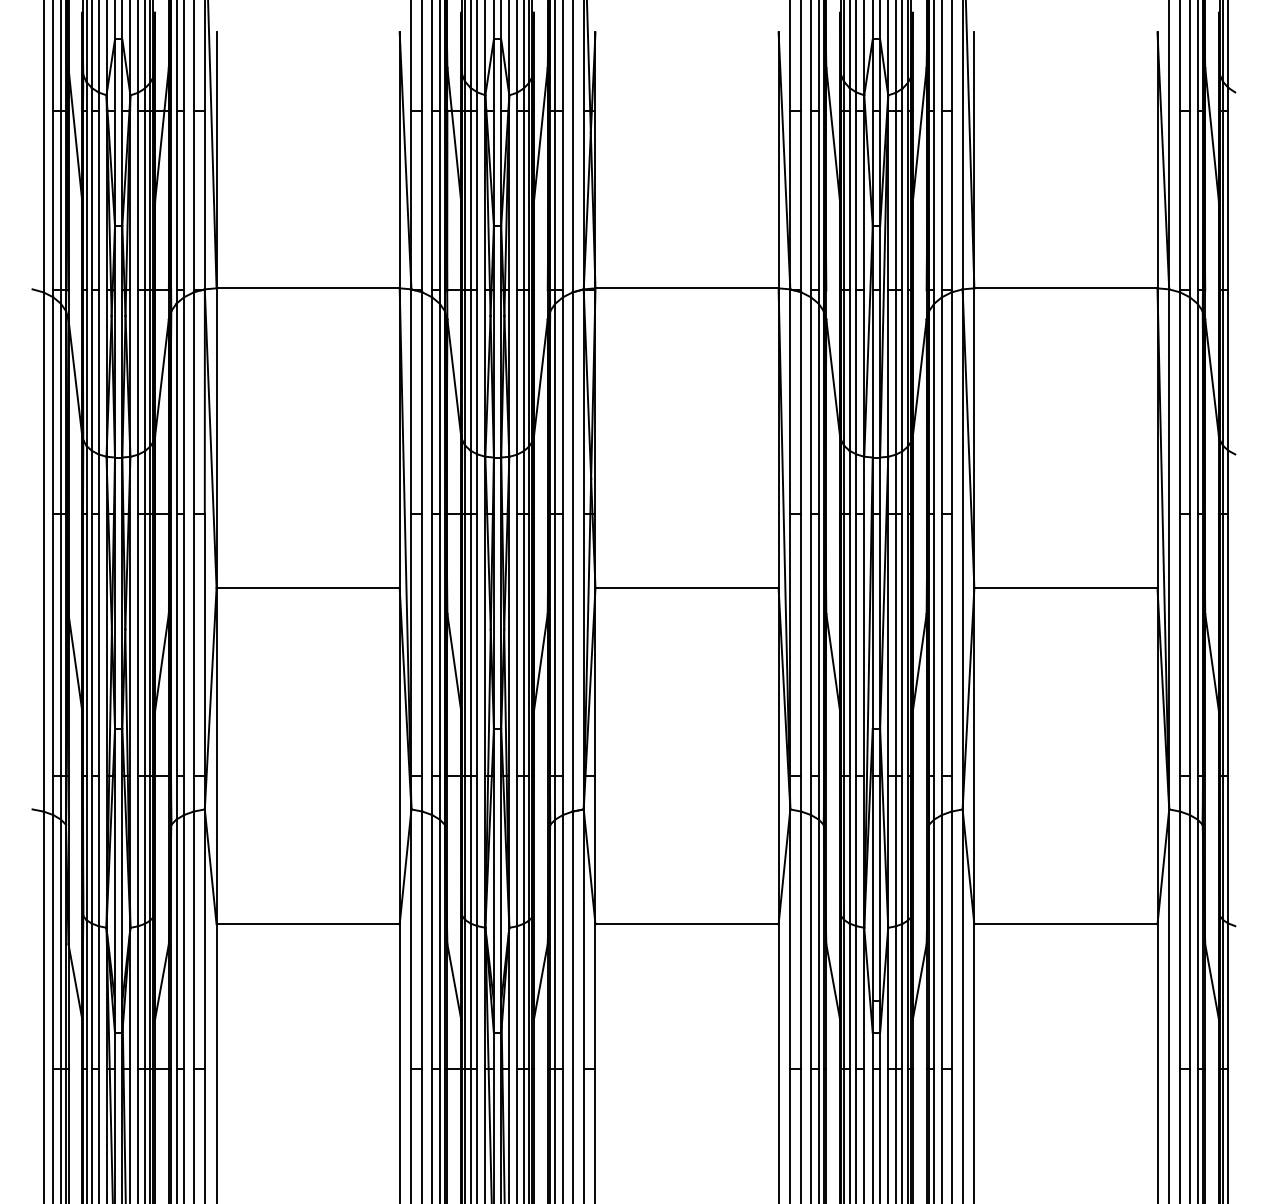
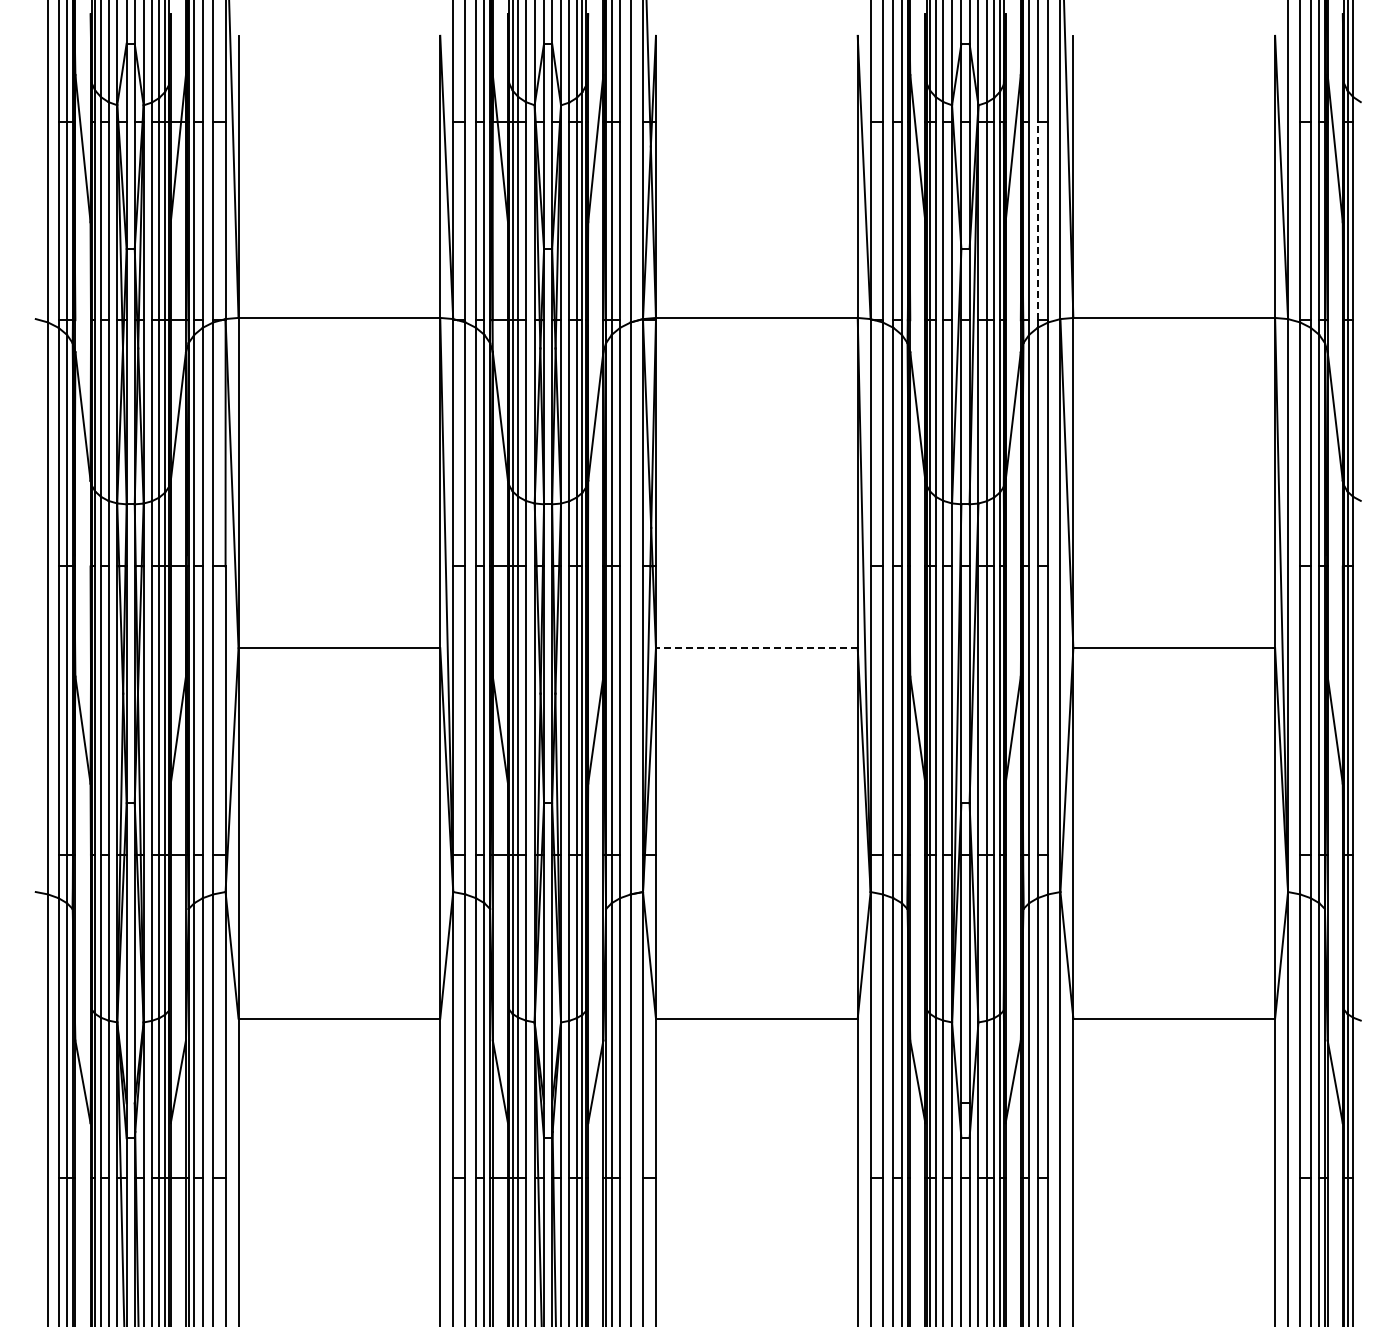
line: (941, 199) -> (1037, 220), solid -> dashed
line: (686, 588) -> (756, 648), solid -> dashed

